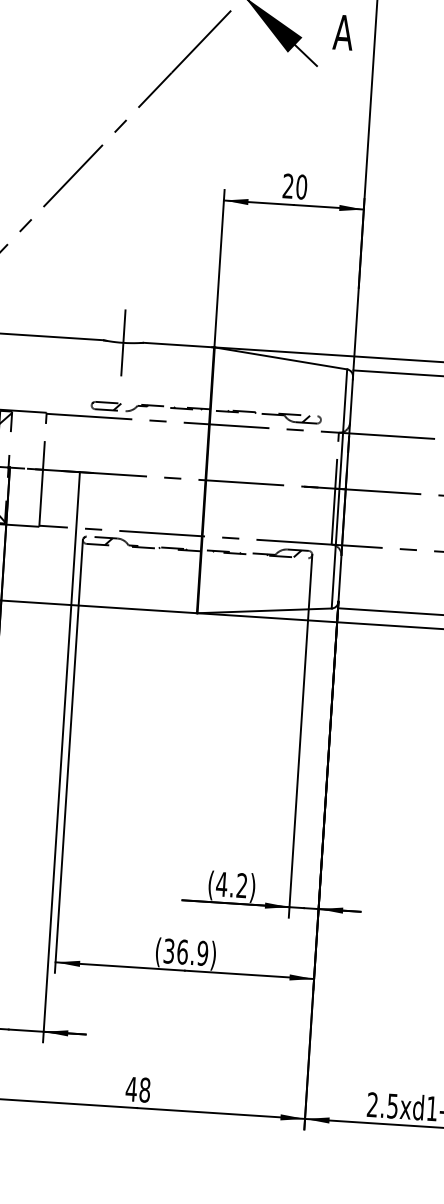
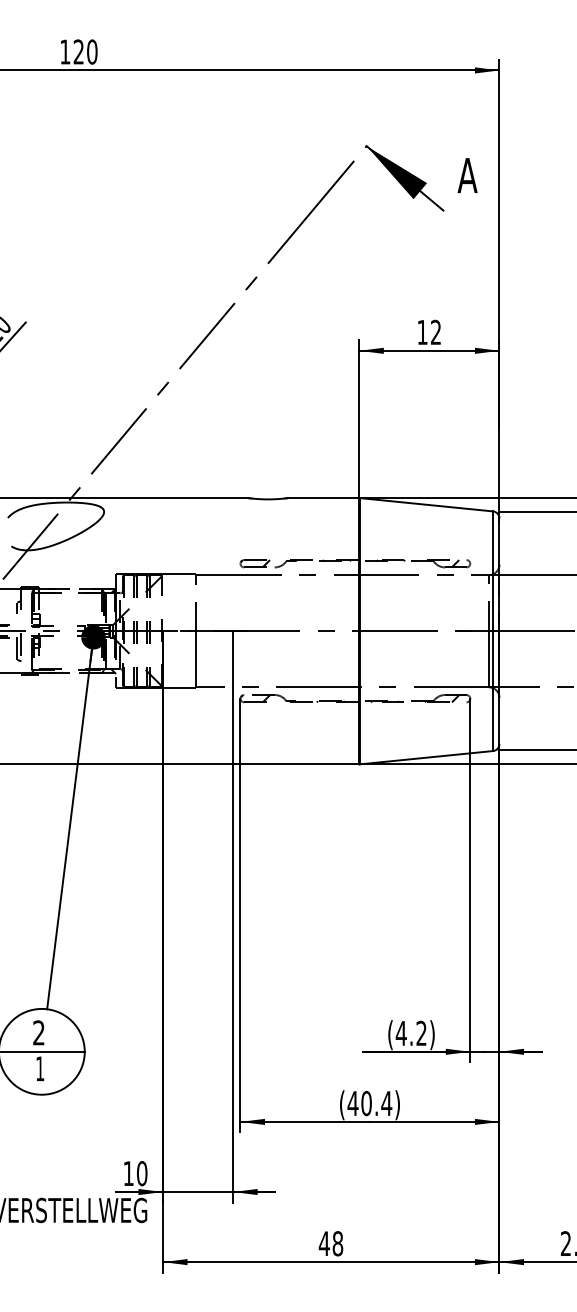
text: (295, 186) -> (429, 332), 20 -> 12
line: (123, 342) -> (268, 498), removed
text: (185, 952) -> (369, 1103), (36.9) -> (40.4)

